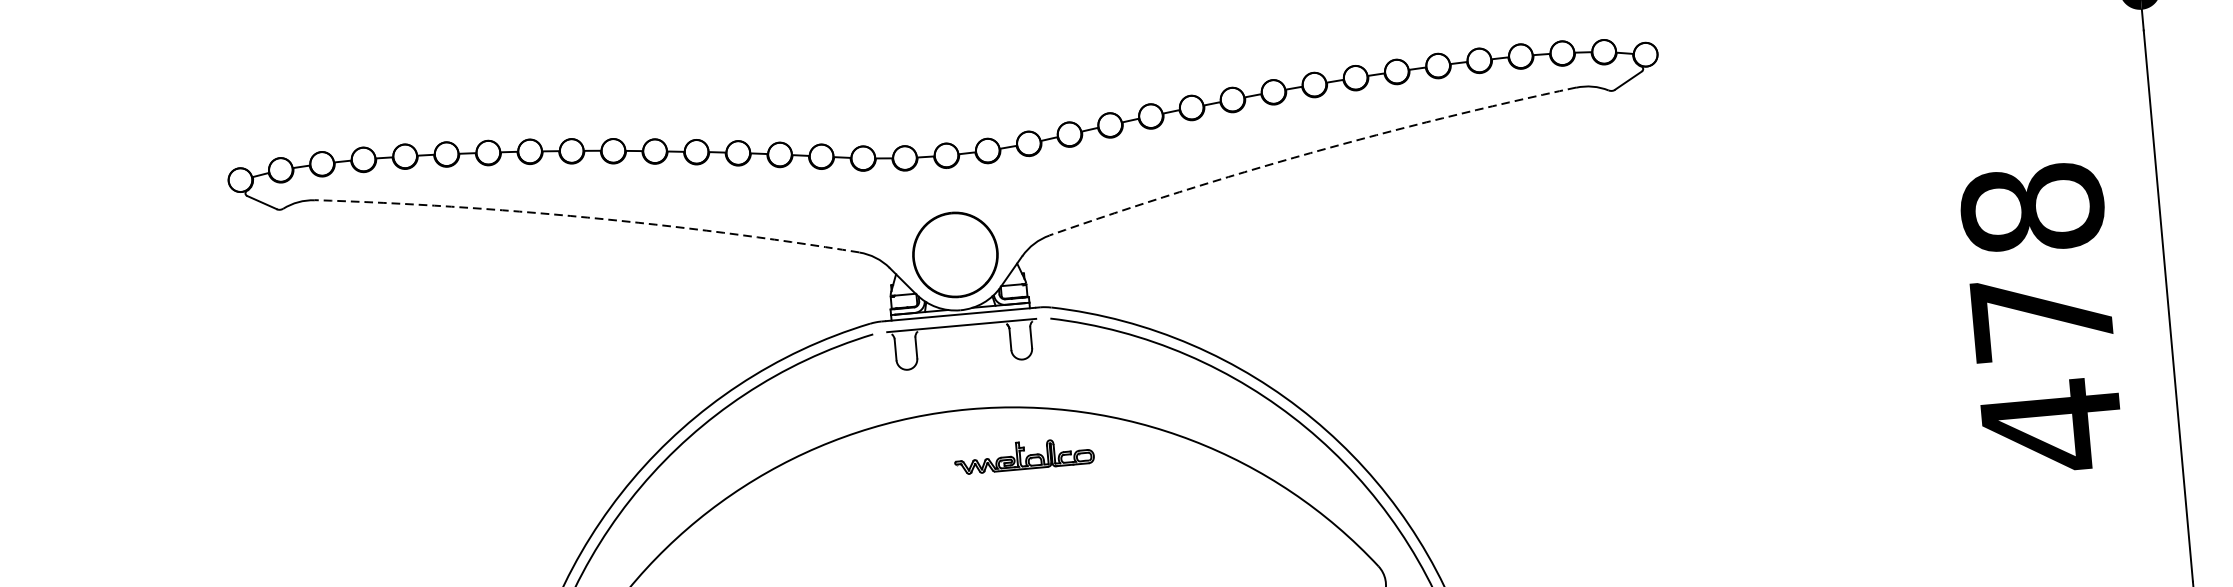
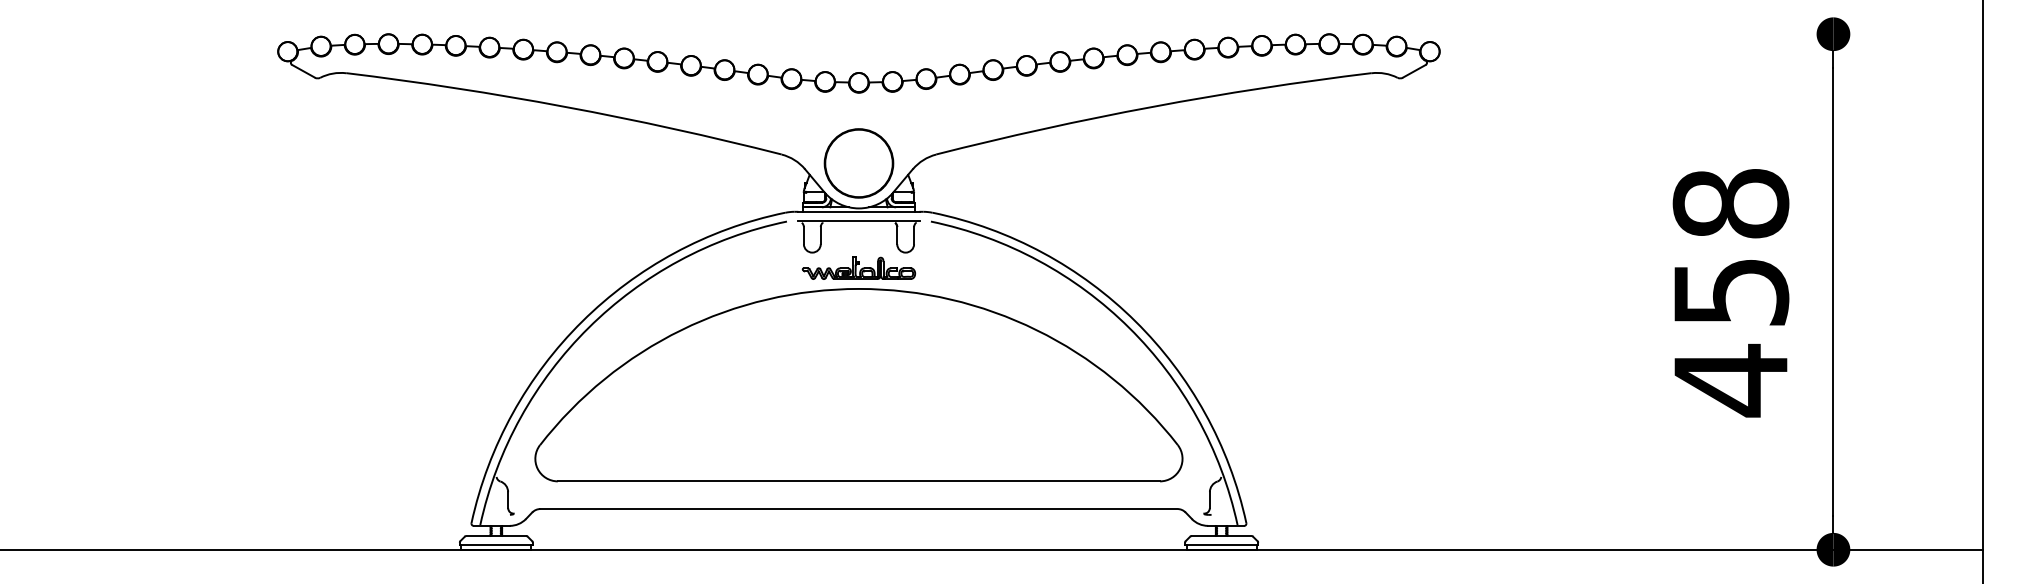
arc: (1310, 152) -> (1152, 106), dashed -> solid
arc: (588, 217) -> (565, 106), dashed -> solid
text: (2042, 317) -> (1731, 292), 478 -> 458
part: (1023, 454) -> (858, 267), moved

